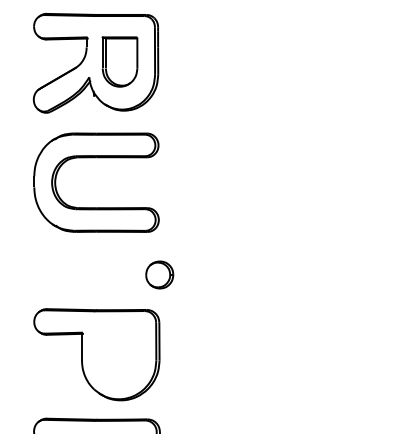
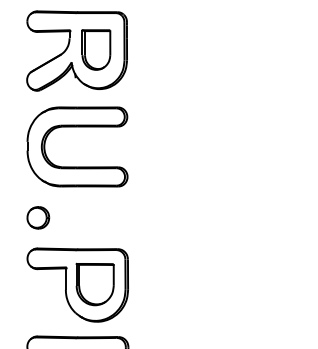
part: (159, 274) -> (38, 217), moved
part: (118, 353) -> (95, 284), added

